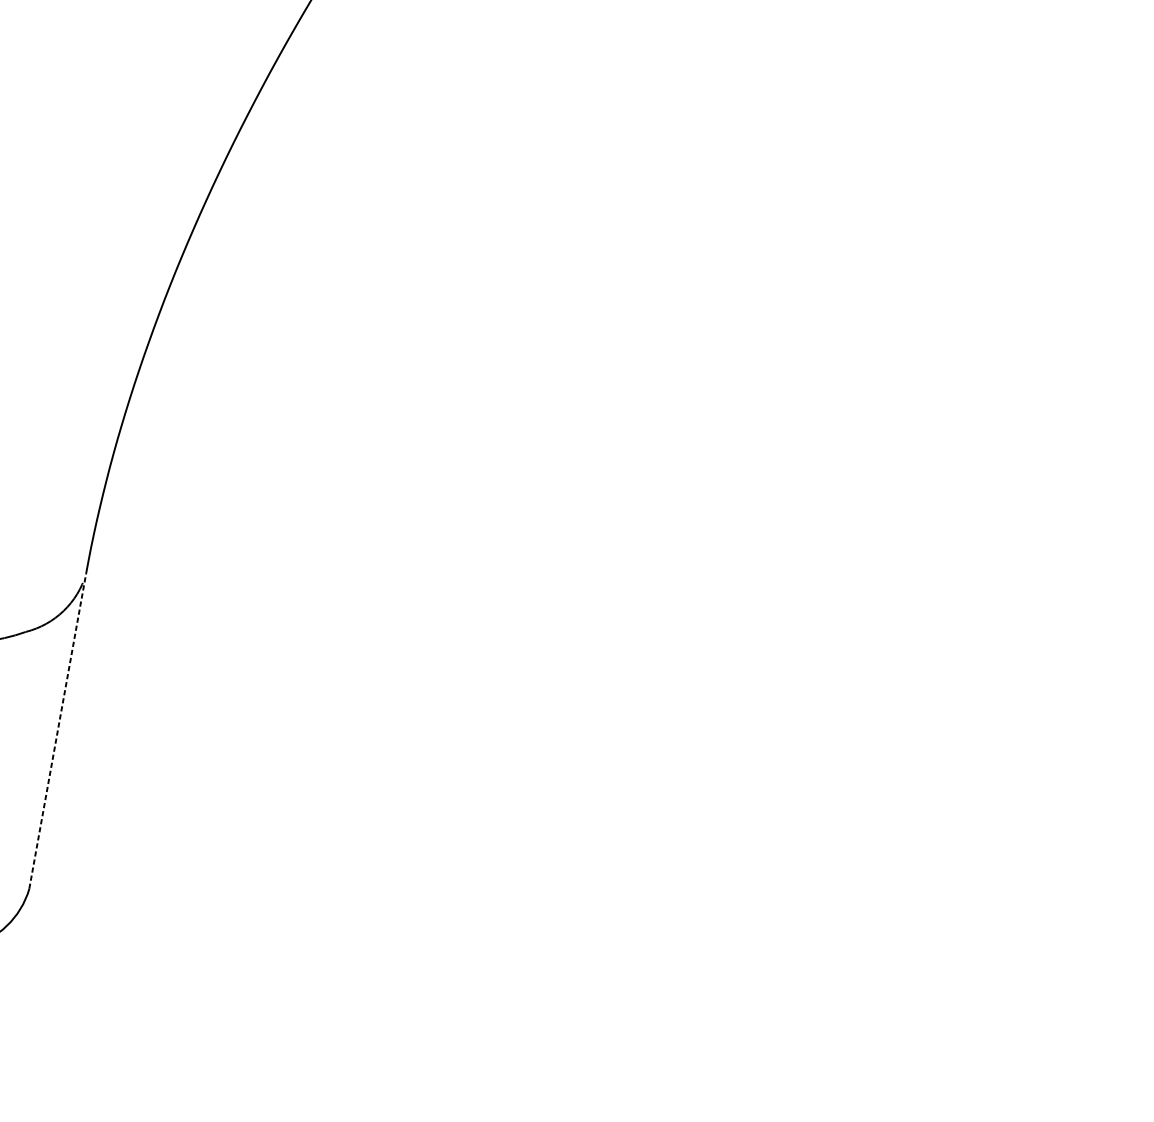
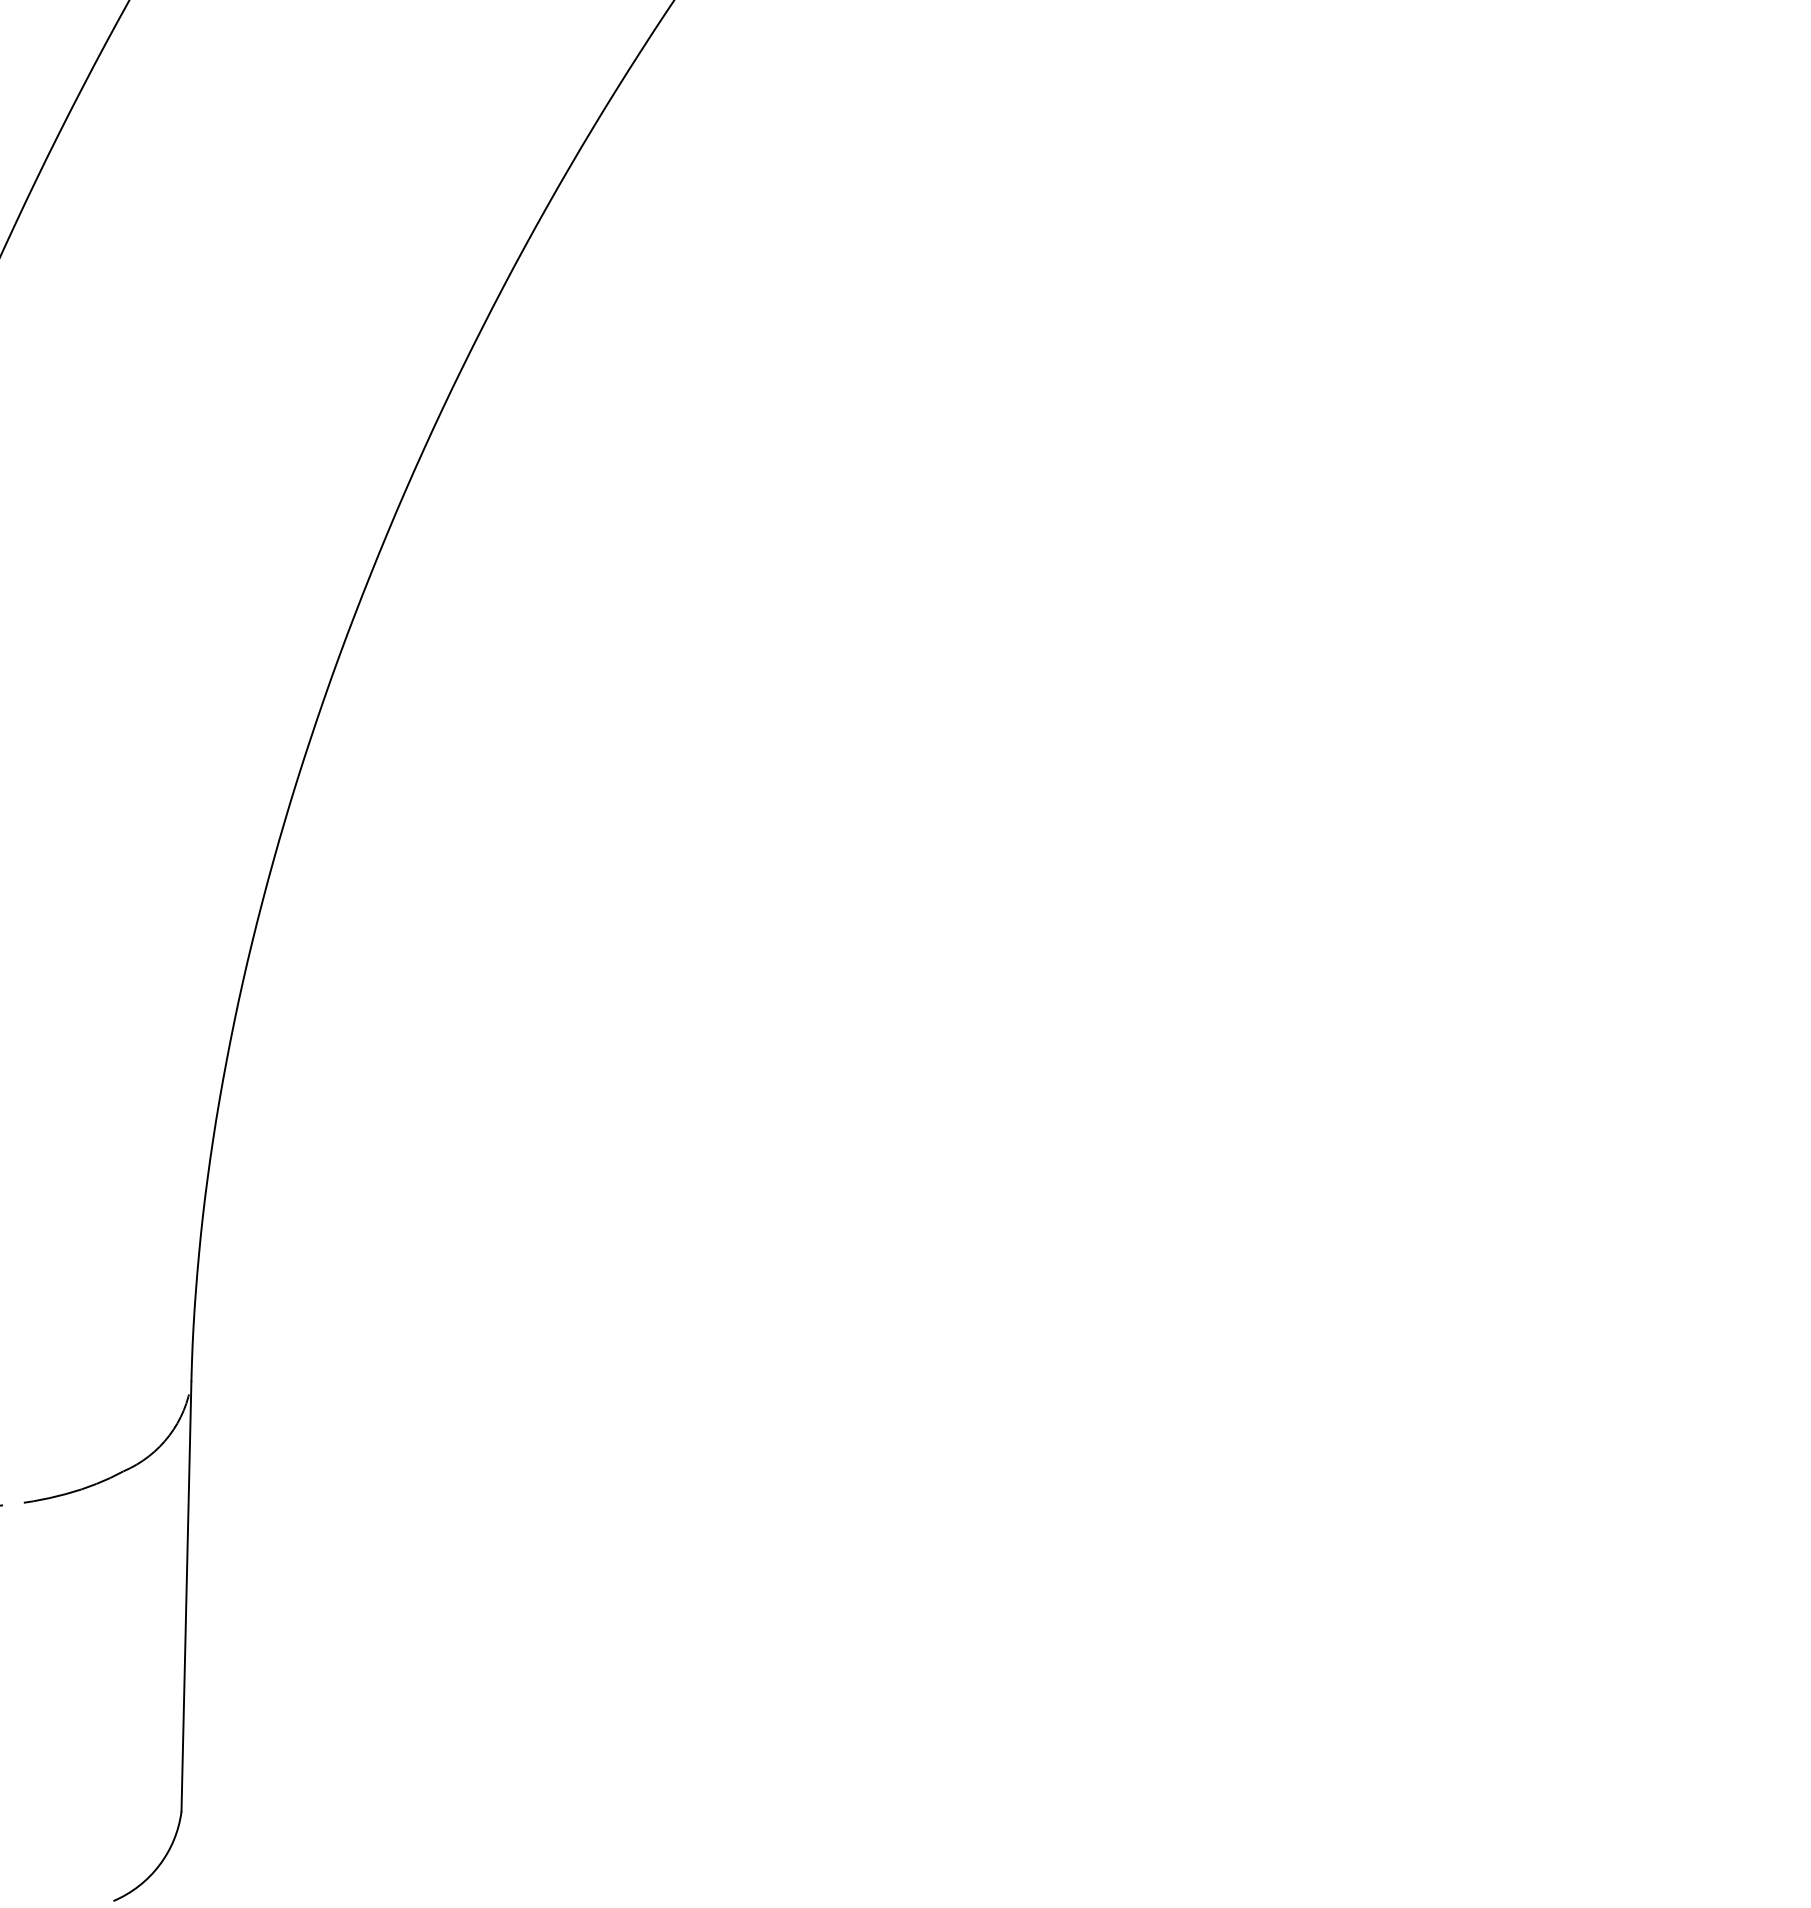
line: (57, 731) -> (186, 1596), dashed -> solid

